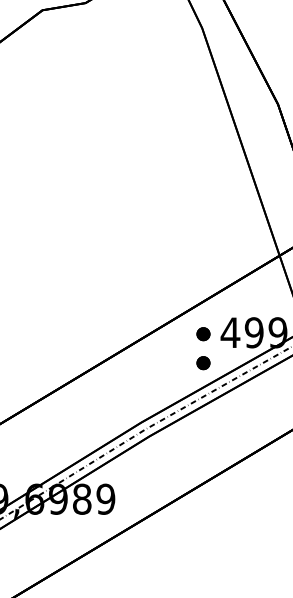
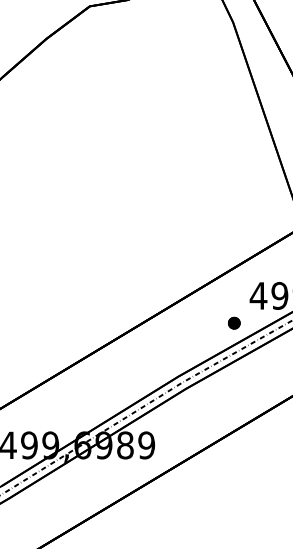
part: (203, 333) -> (234, 296), removed

